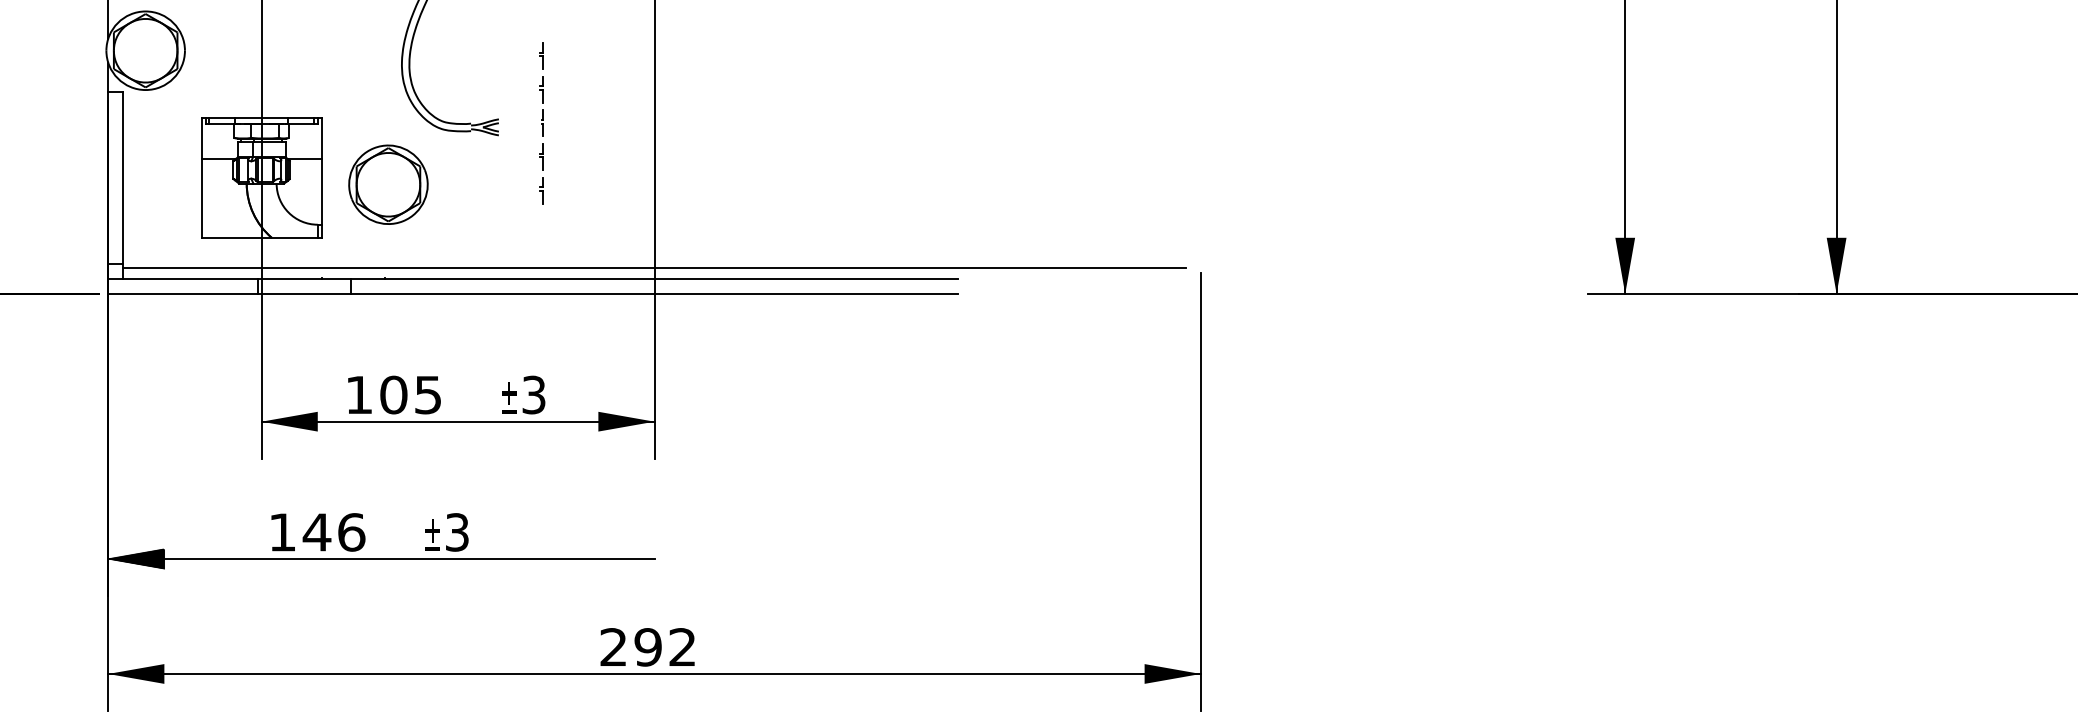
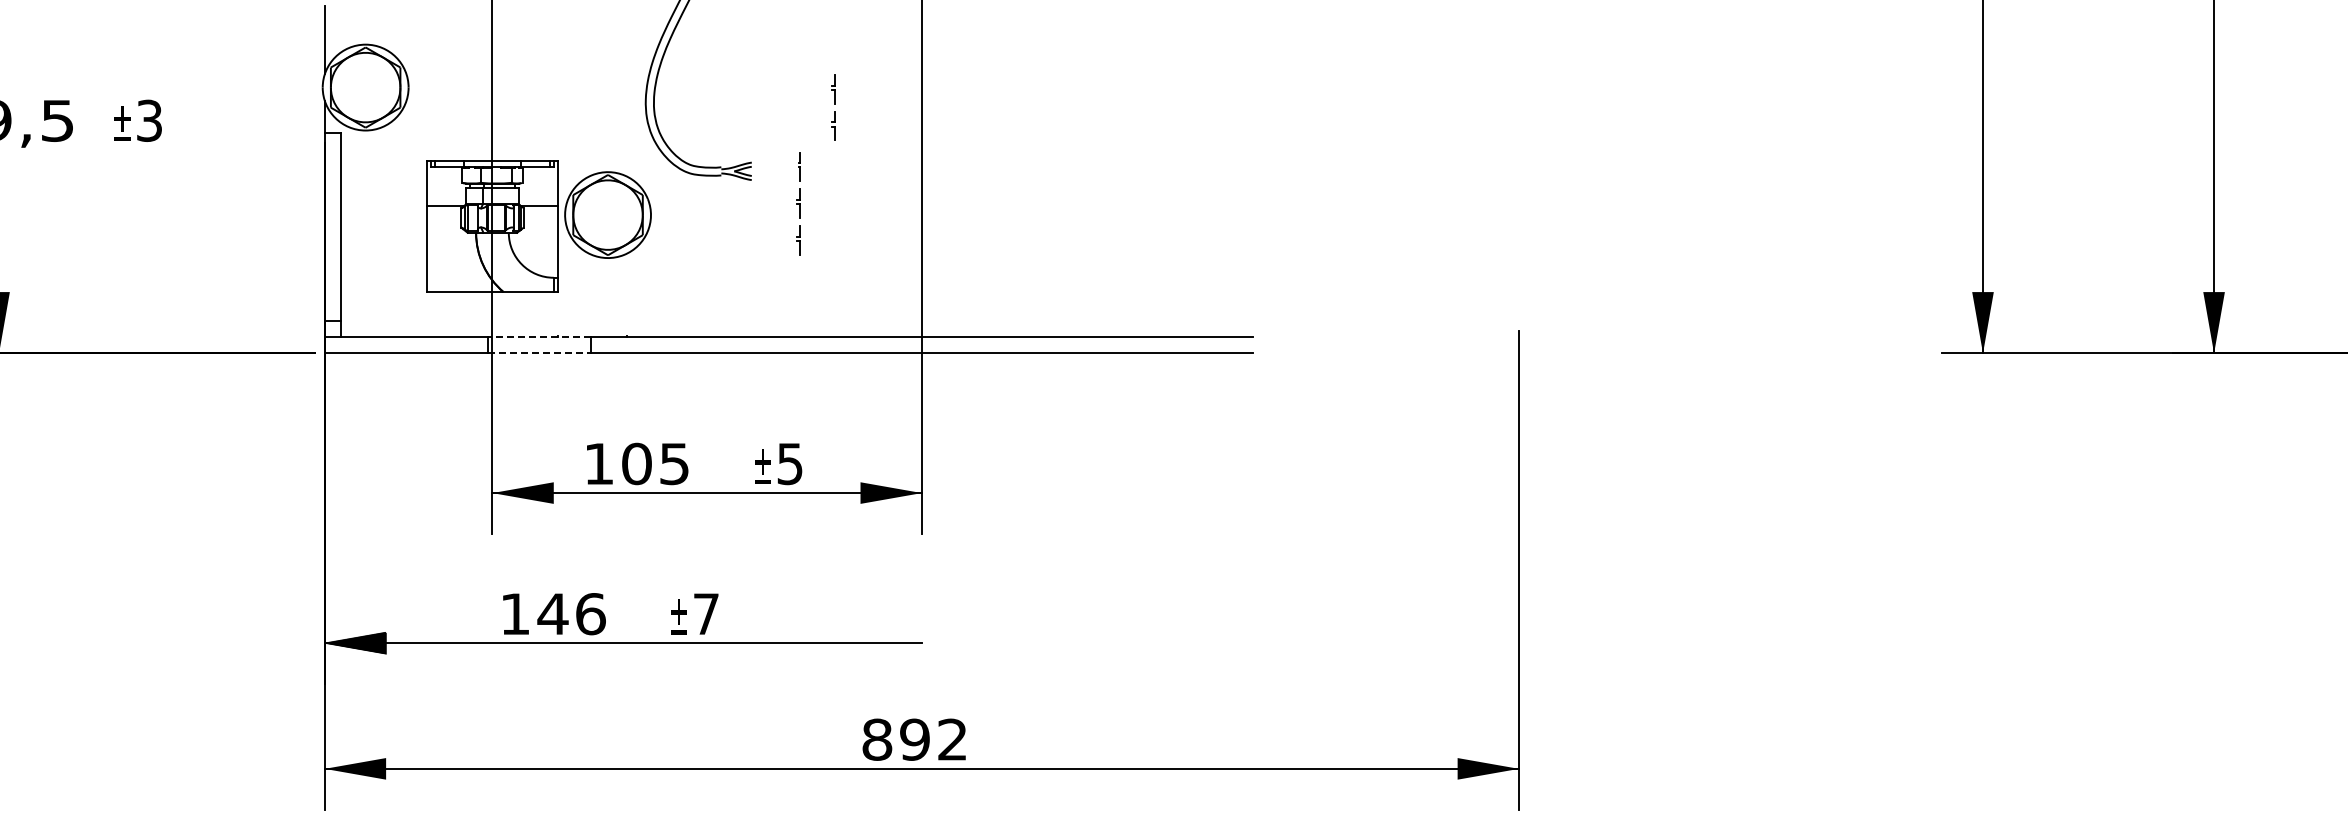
part: (541, 72) -> (833, 107), moved
part: (387, 184) -> (607, 214), moved
line: (654, 267) -> (921, 324), removed
line: (303, 279) -> (538, 337), solid -> dashed
line: (304, 294) -> (539, 353), solid -> dashed
text: (534, 394) -> (790, 463), 3 -> 5
text: (457, 532) -> (706, 614), 3 -> 7
text: (613, 647) -> (877, 739), 292 -> 892

